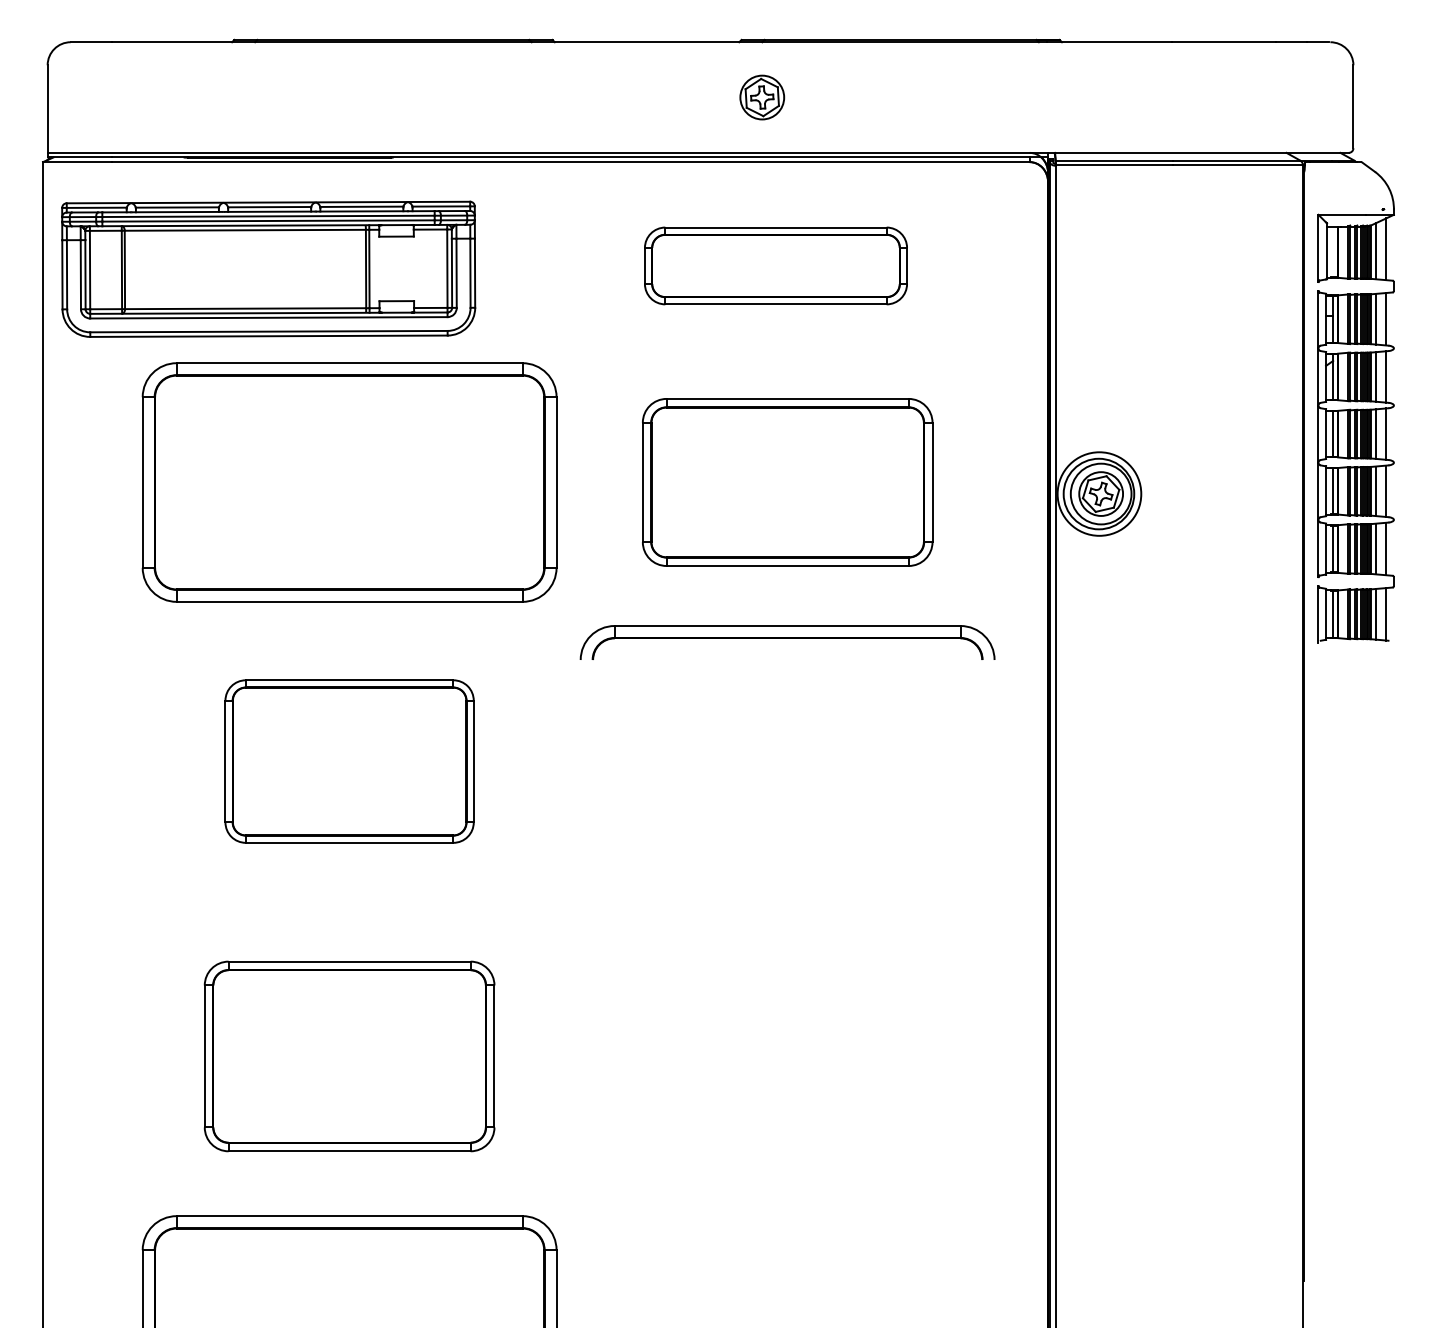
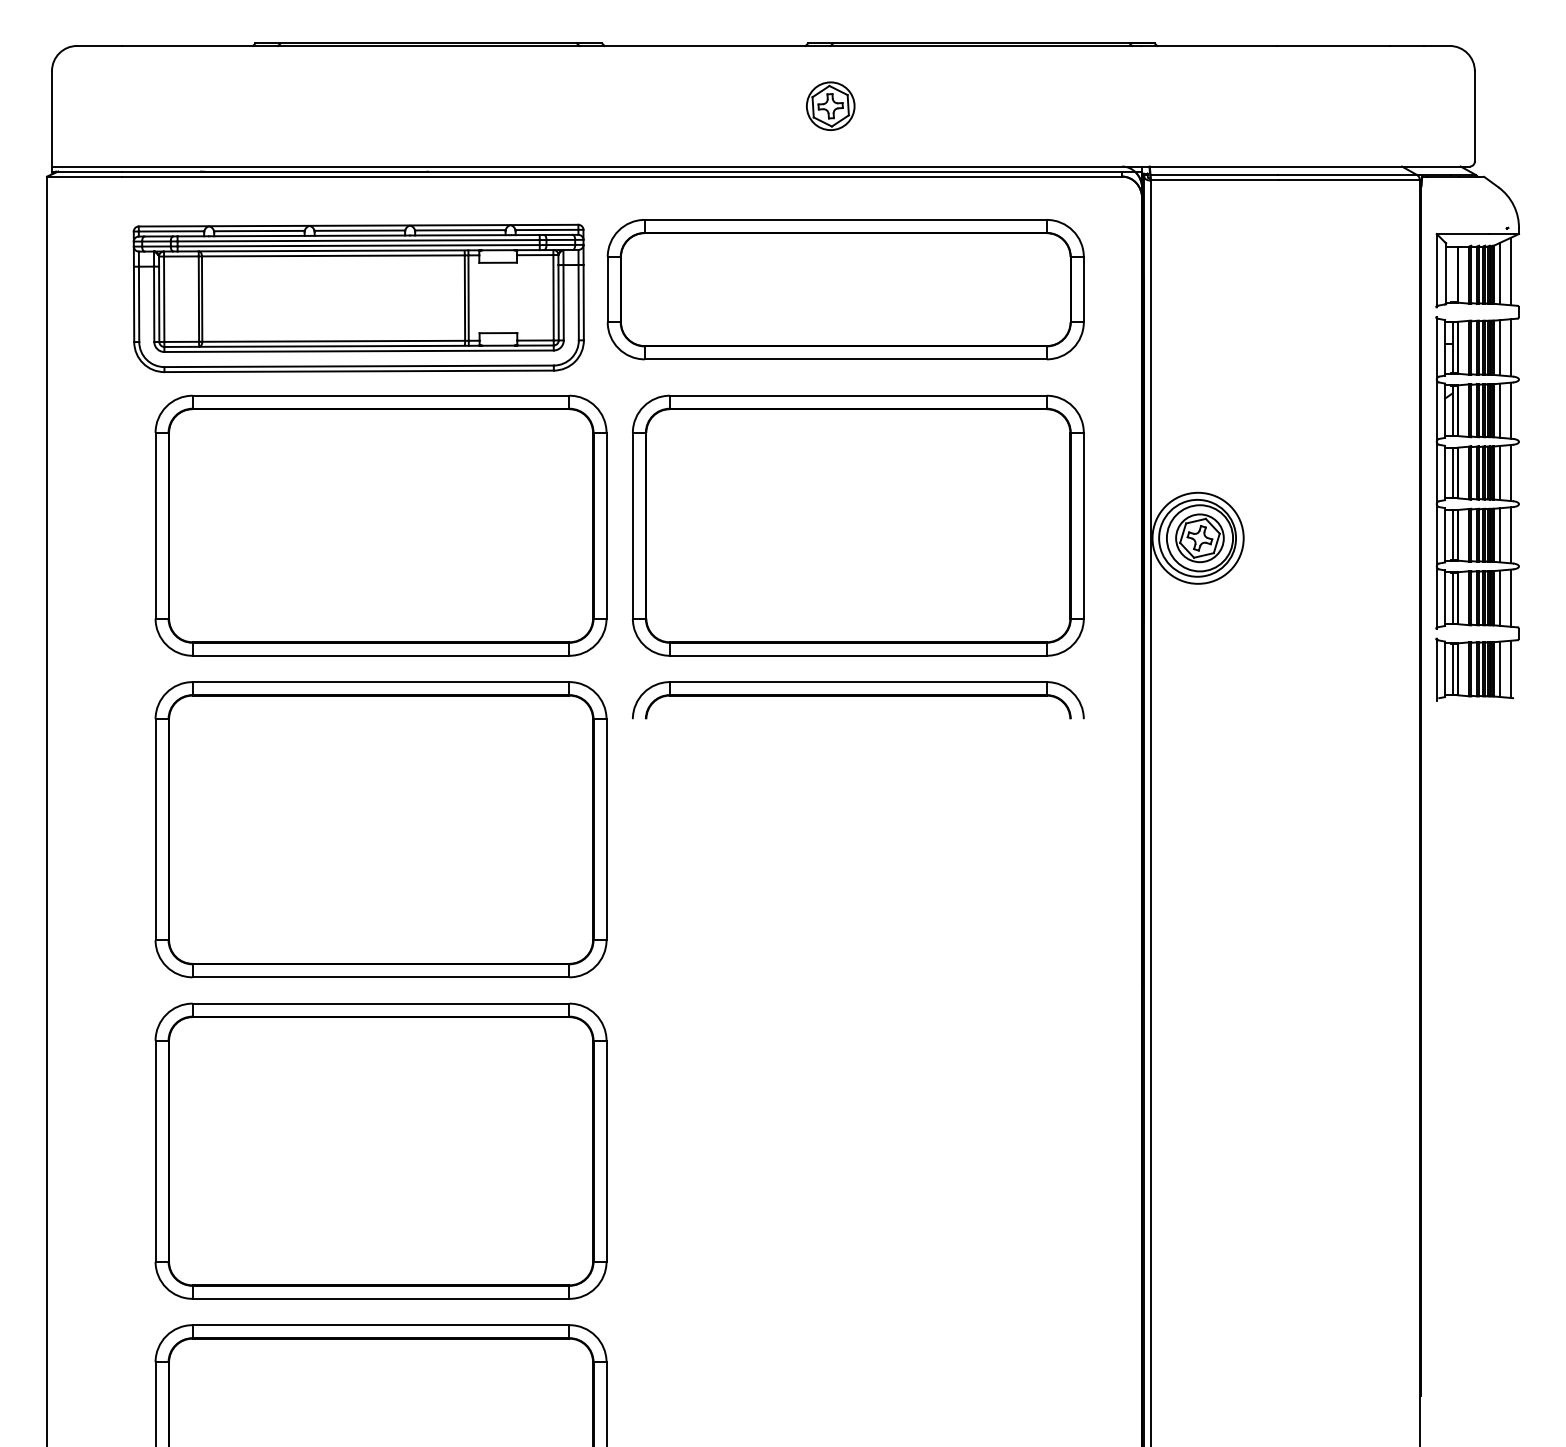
part: (775, 265) -> (845, 289), size x1.67
part: (268, 269) -> (358, 298), moved
part: (787, 482) -> (858, 525), size x1.43
part: (349, 761) -> (380, 829), size x1.67
part: (349, 1055) -> (380, 1150), size x1.43

